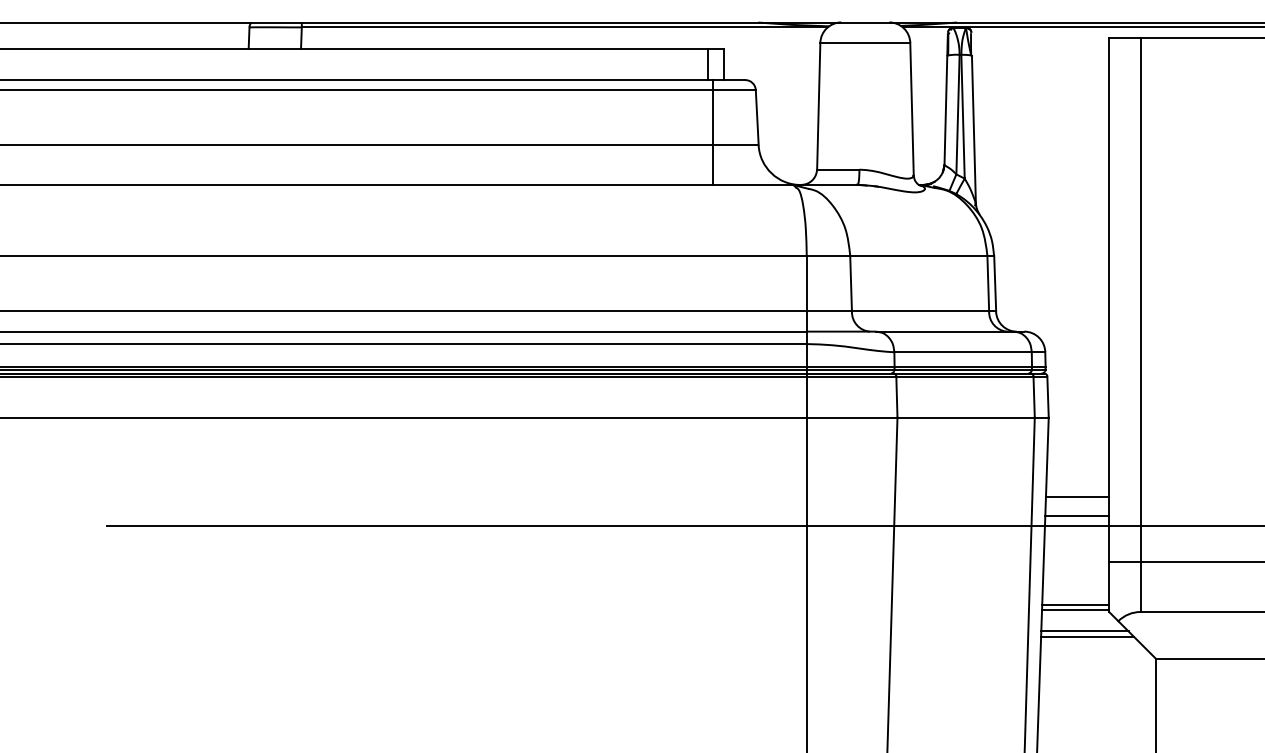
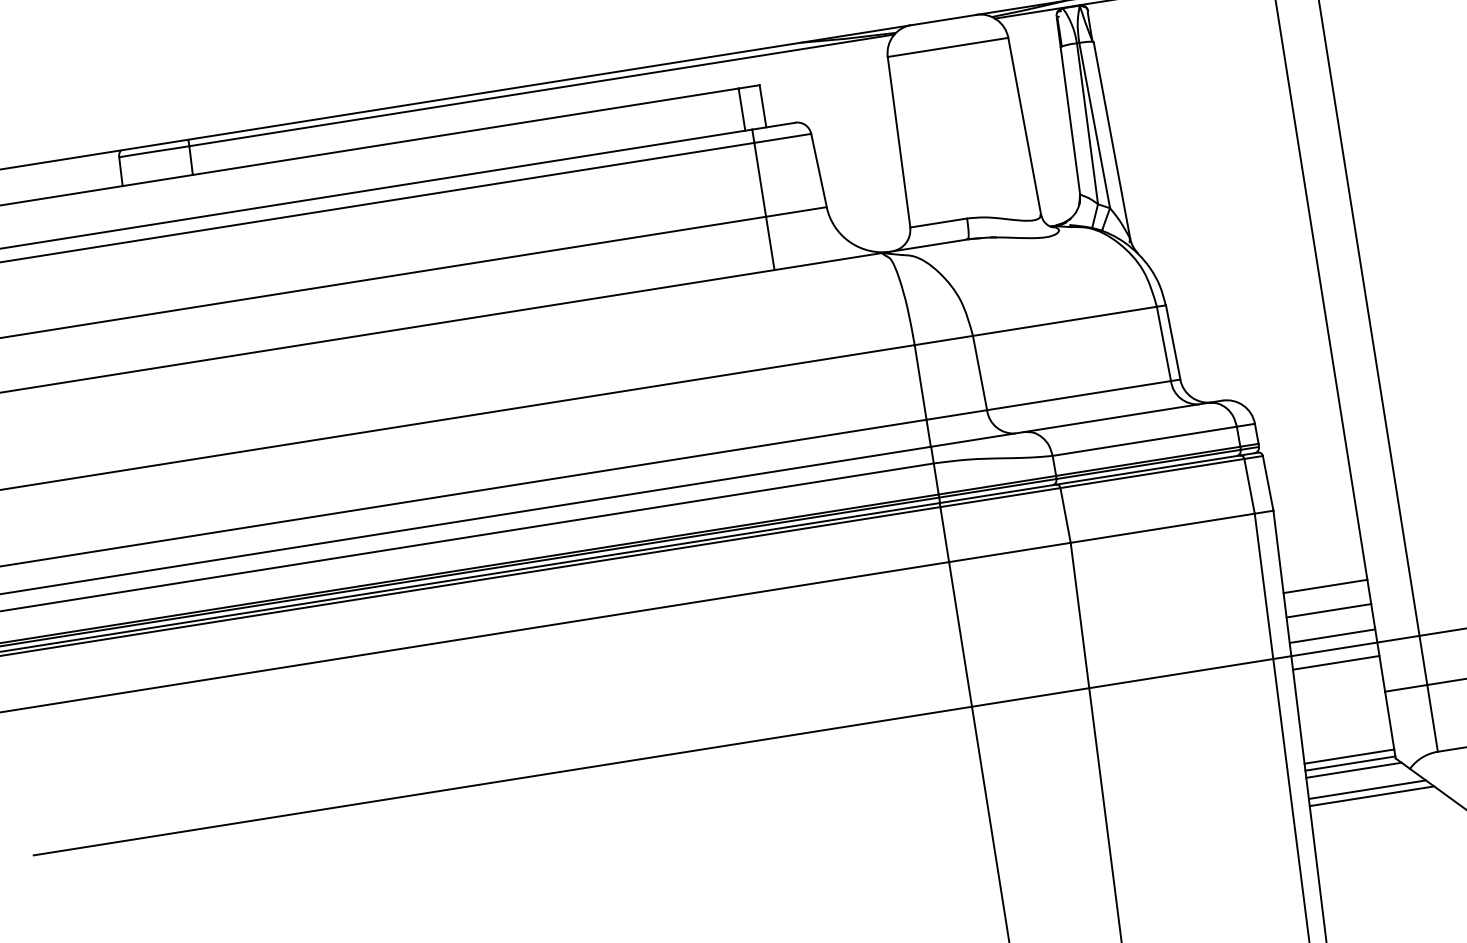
line: (1077, 478) -> (1324, 586), added
line: (1076, 535) -> (1335, 662), added
line: (1076, 615) -> (1352, 770), added

